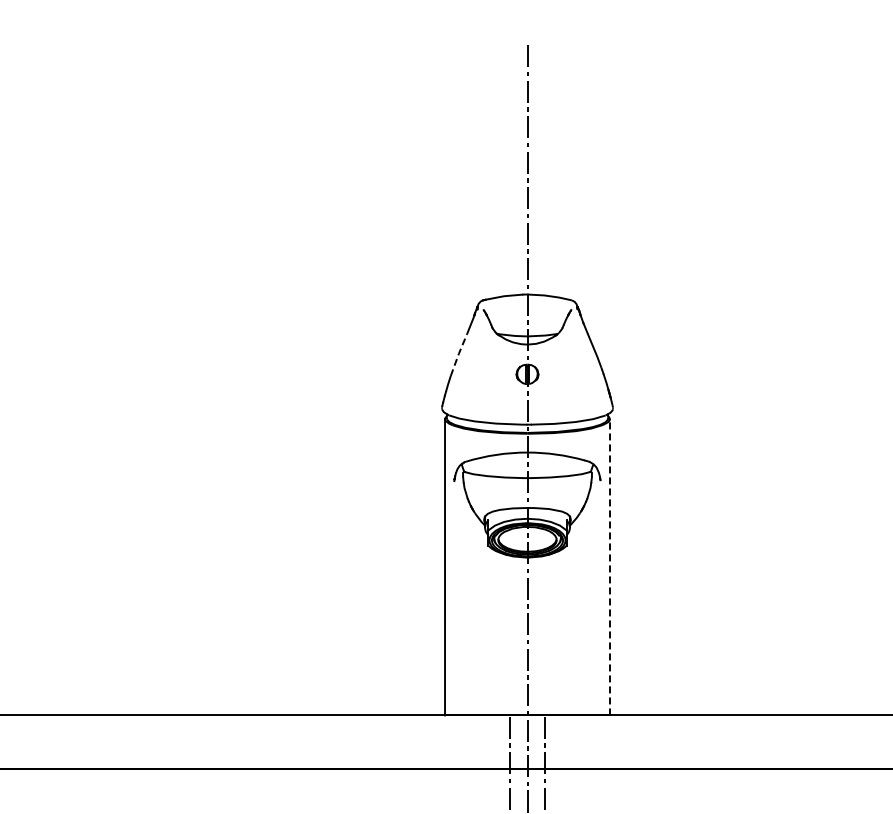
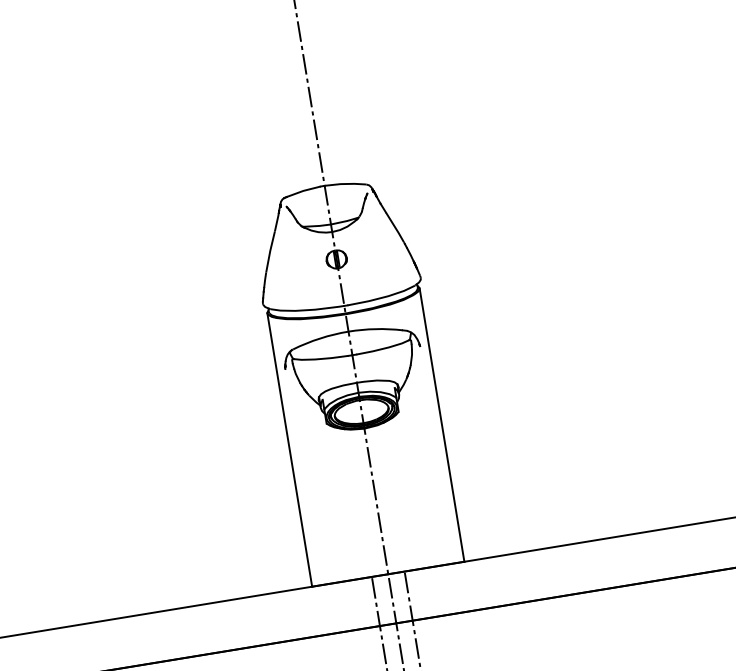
line: (458, 353) -> (269, 250), dashed -> solid
line: (610, 566) -> (442, 424), dashed -> solid

